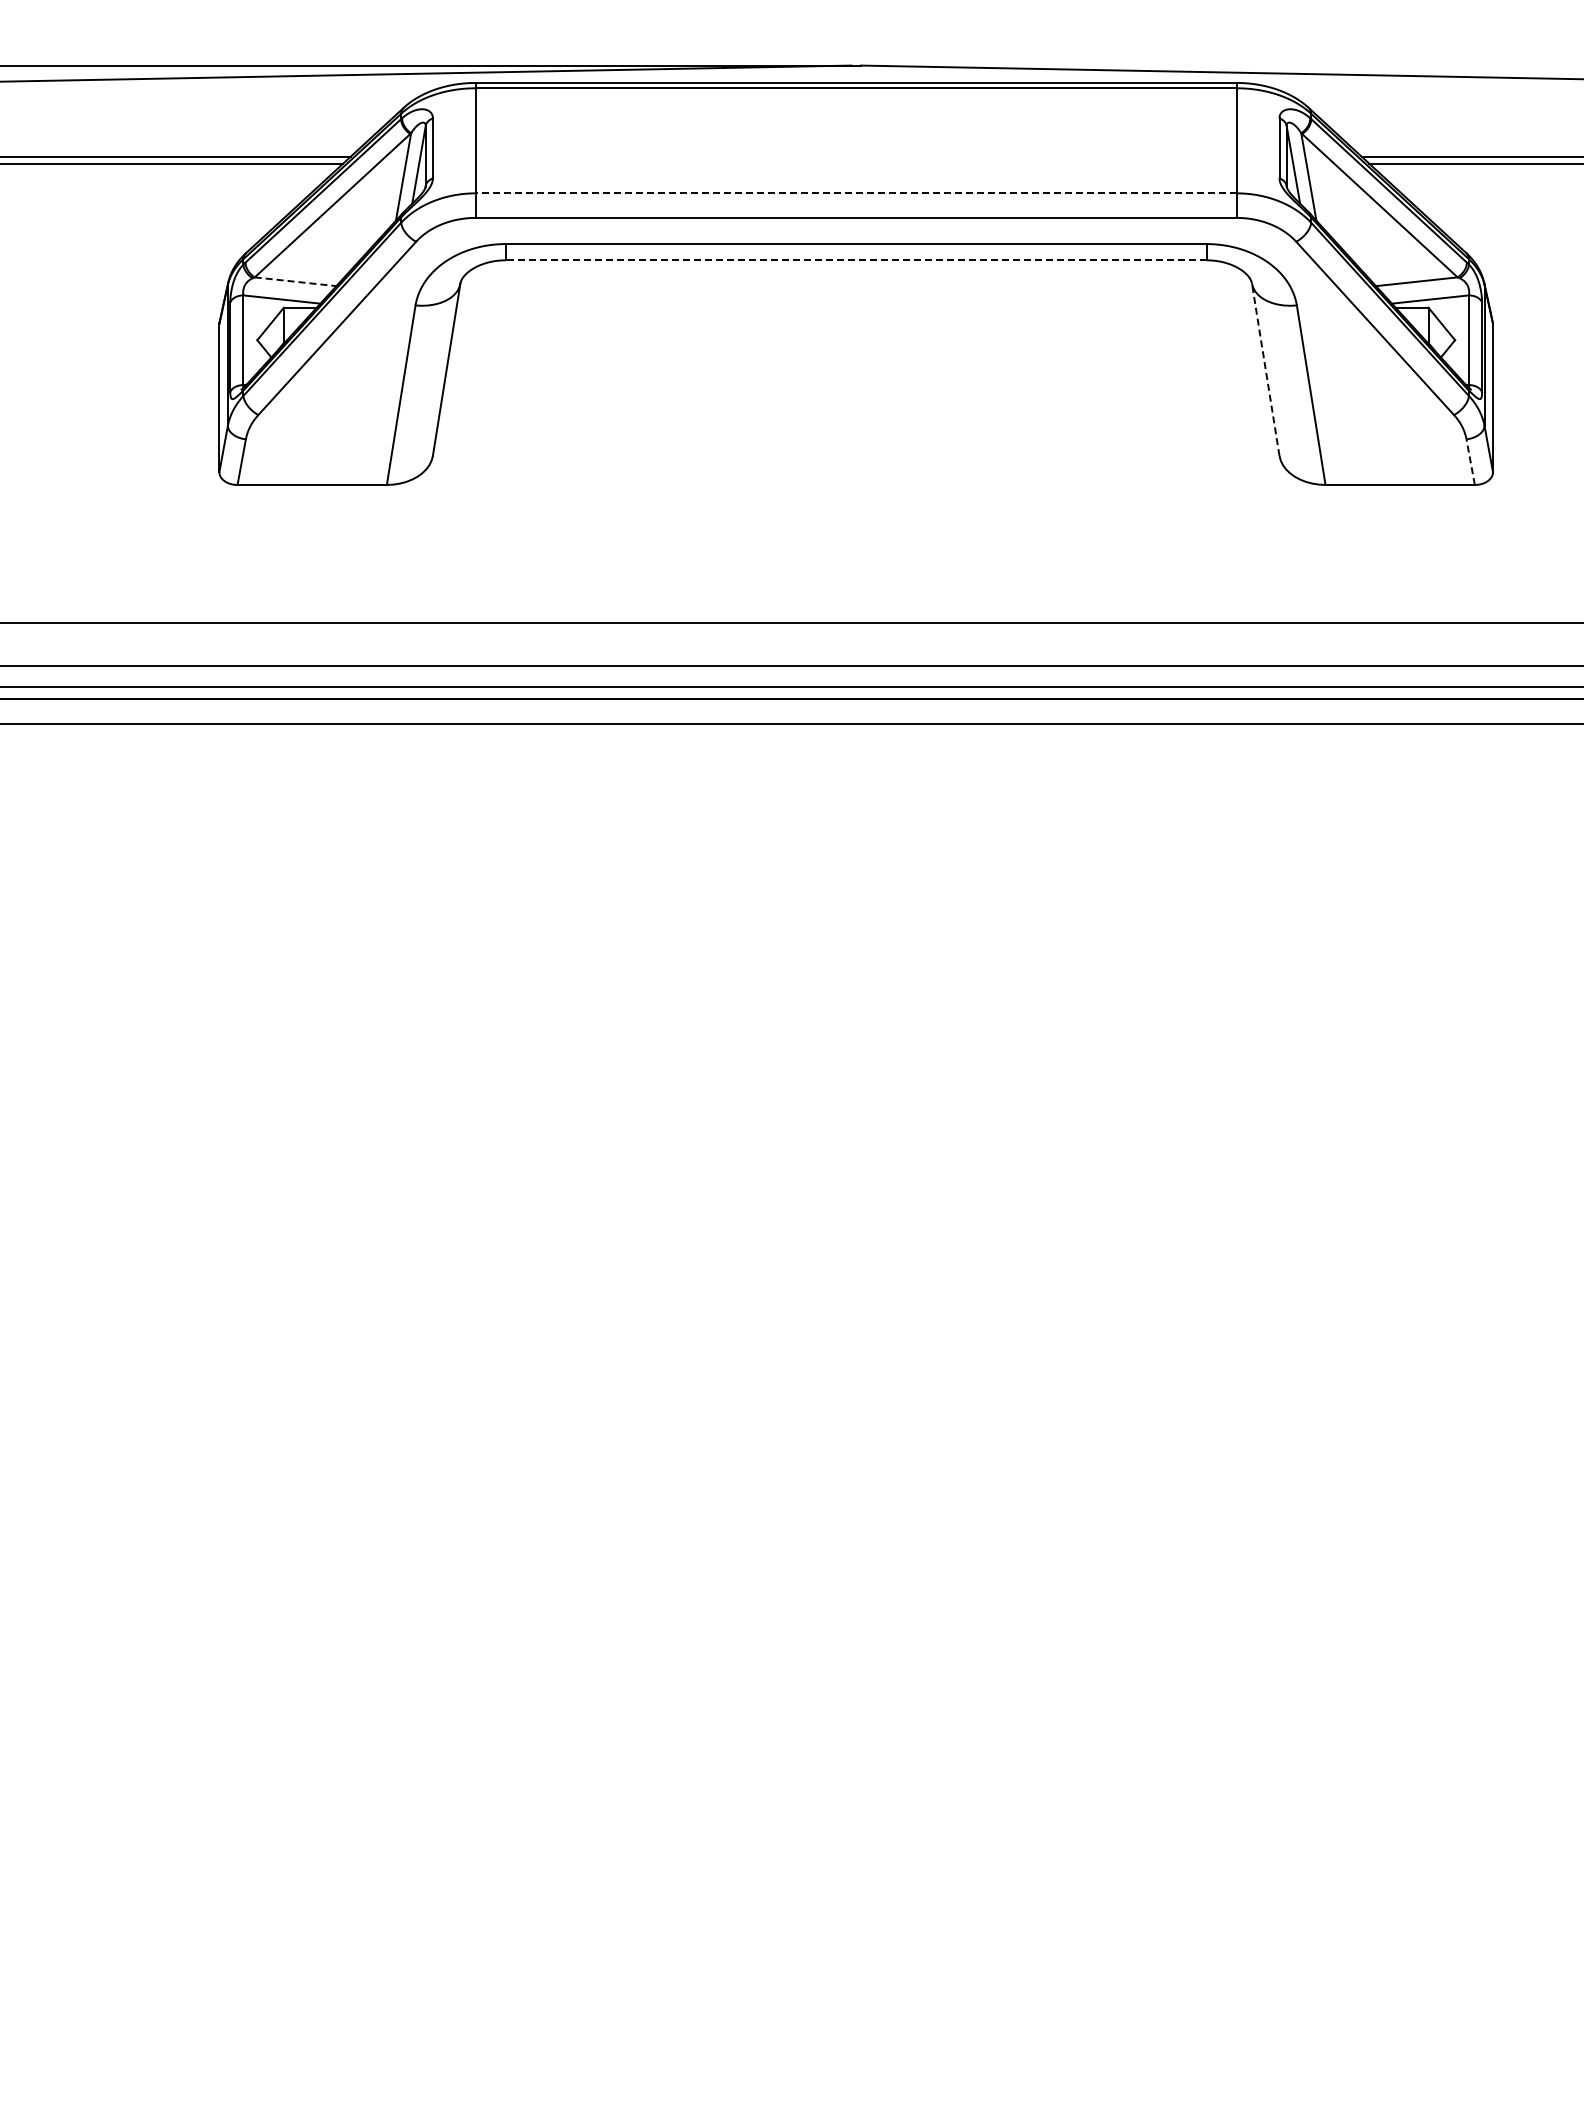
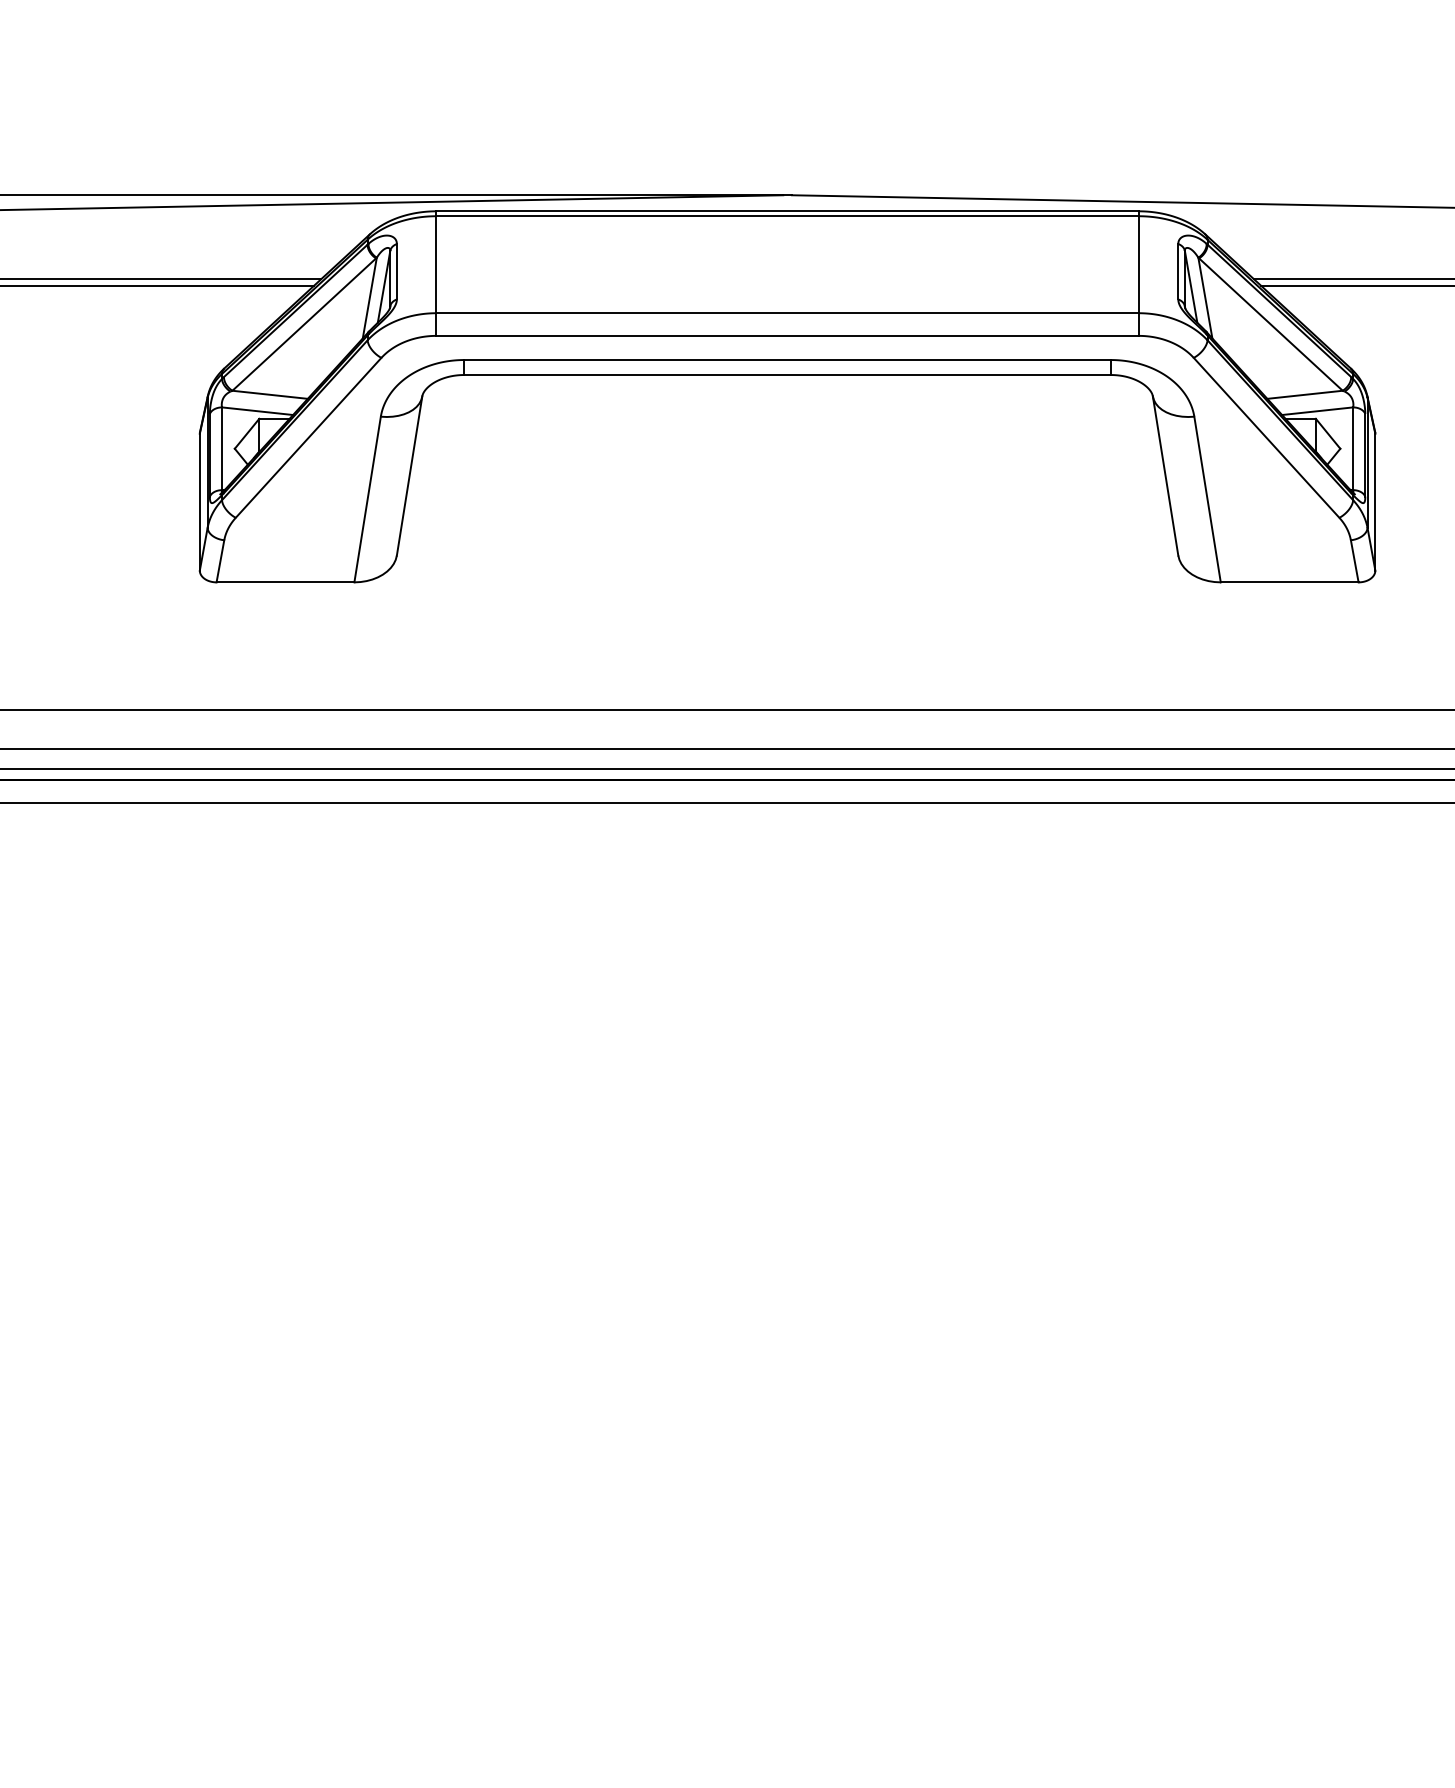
line: (855, 193) -> (786, 313), dashed -> solid
line: (855, 260) -> (786, 375), dashed -> solid
line: (296, 281) -> (270, 394), dashed -> solid
line: (1265, 369) -> (1165, 475), dashed -> solid
line: (1470, 461) -> (1354, 560), dashed -> solid

